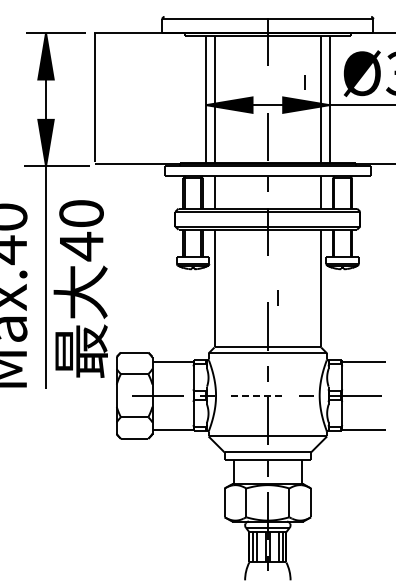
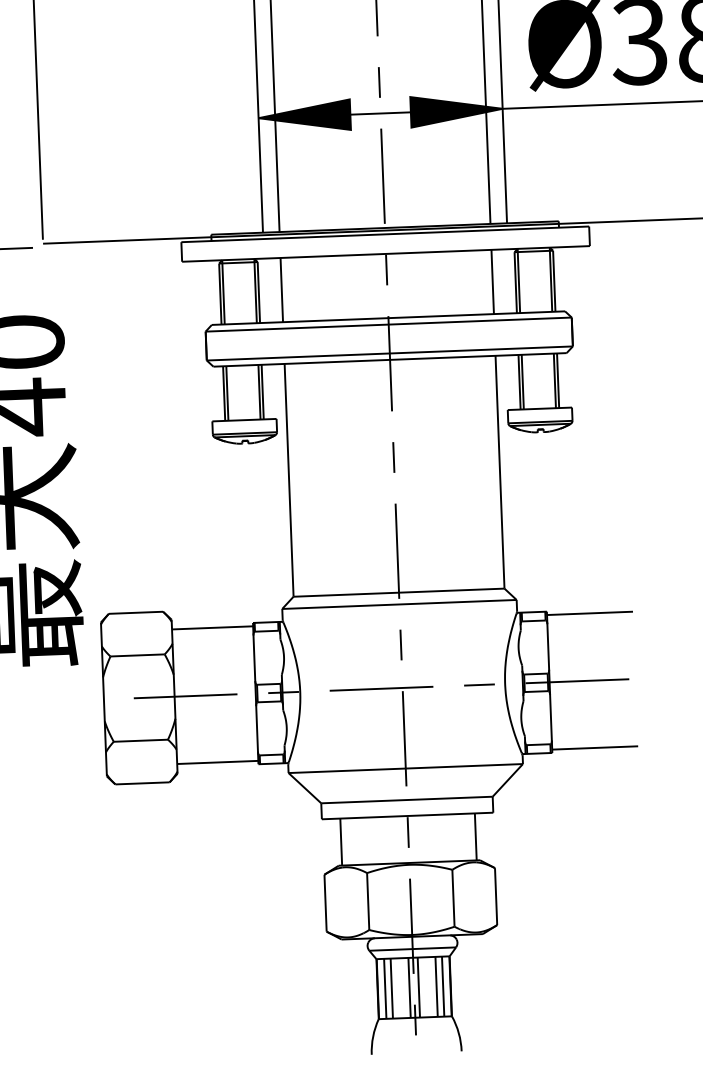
line: (304, 82) -> (378, 82), moved
line: (277, 297) -> (393, 456), moved
line: (257, 395) -> (382, 688), dashed -> solid

